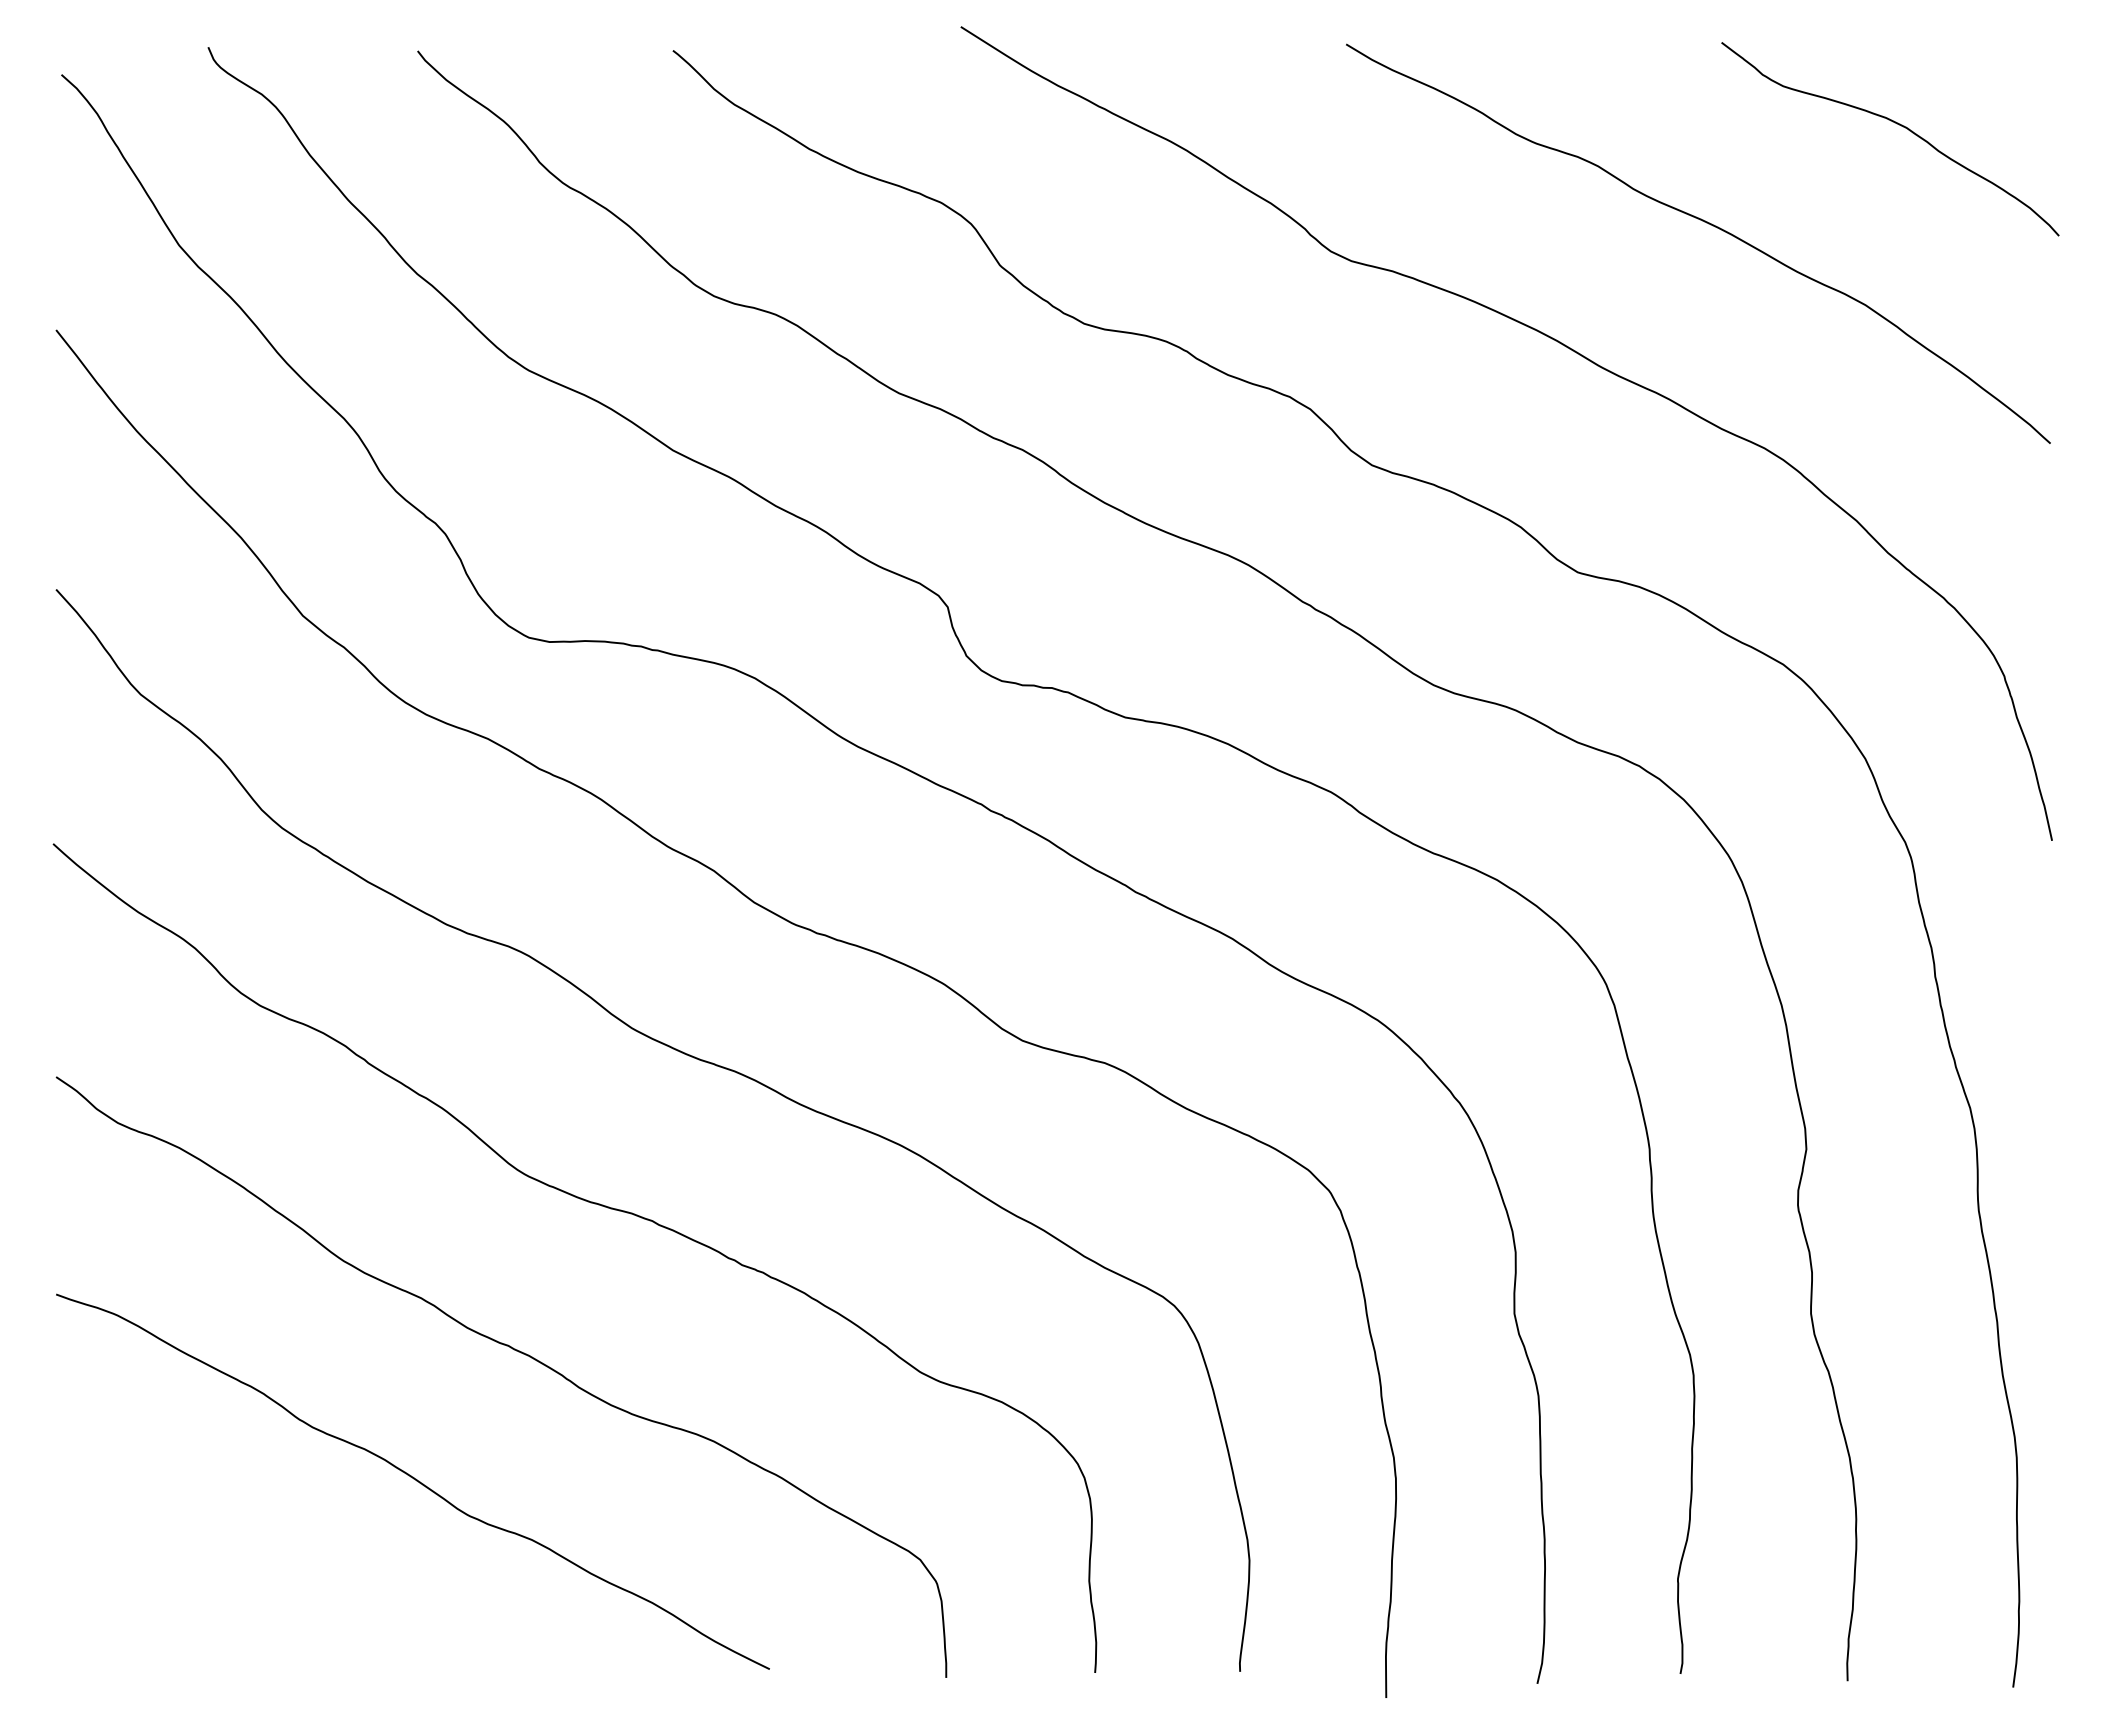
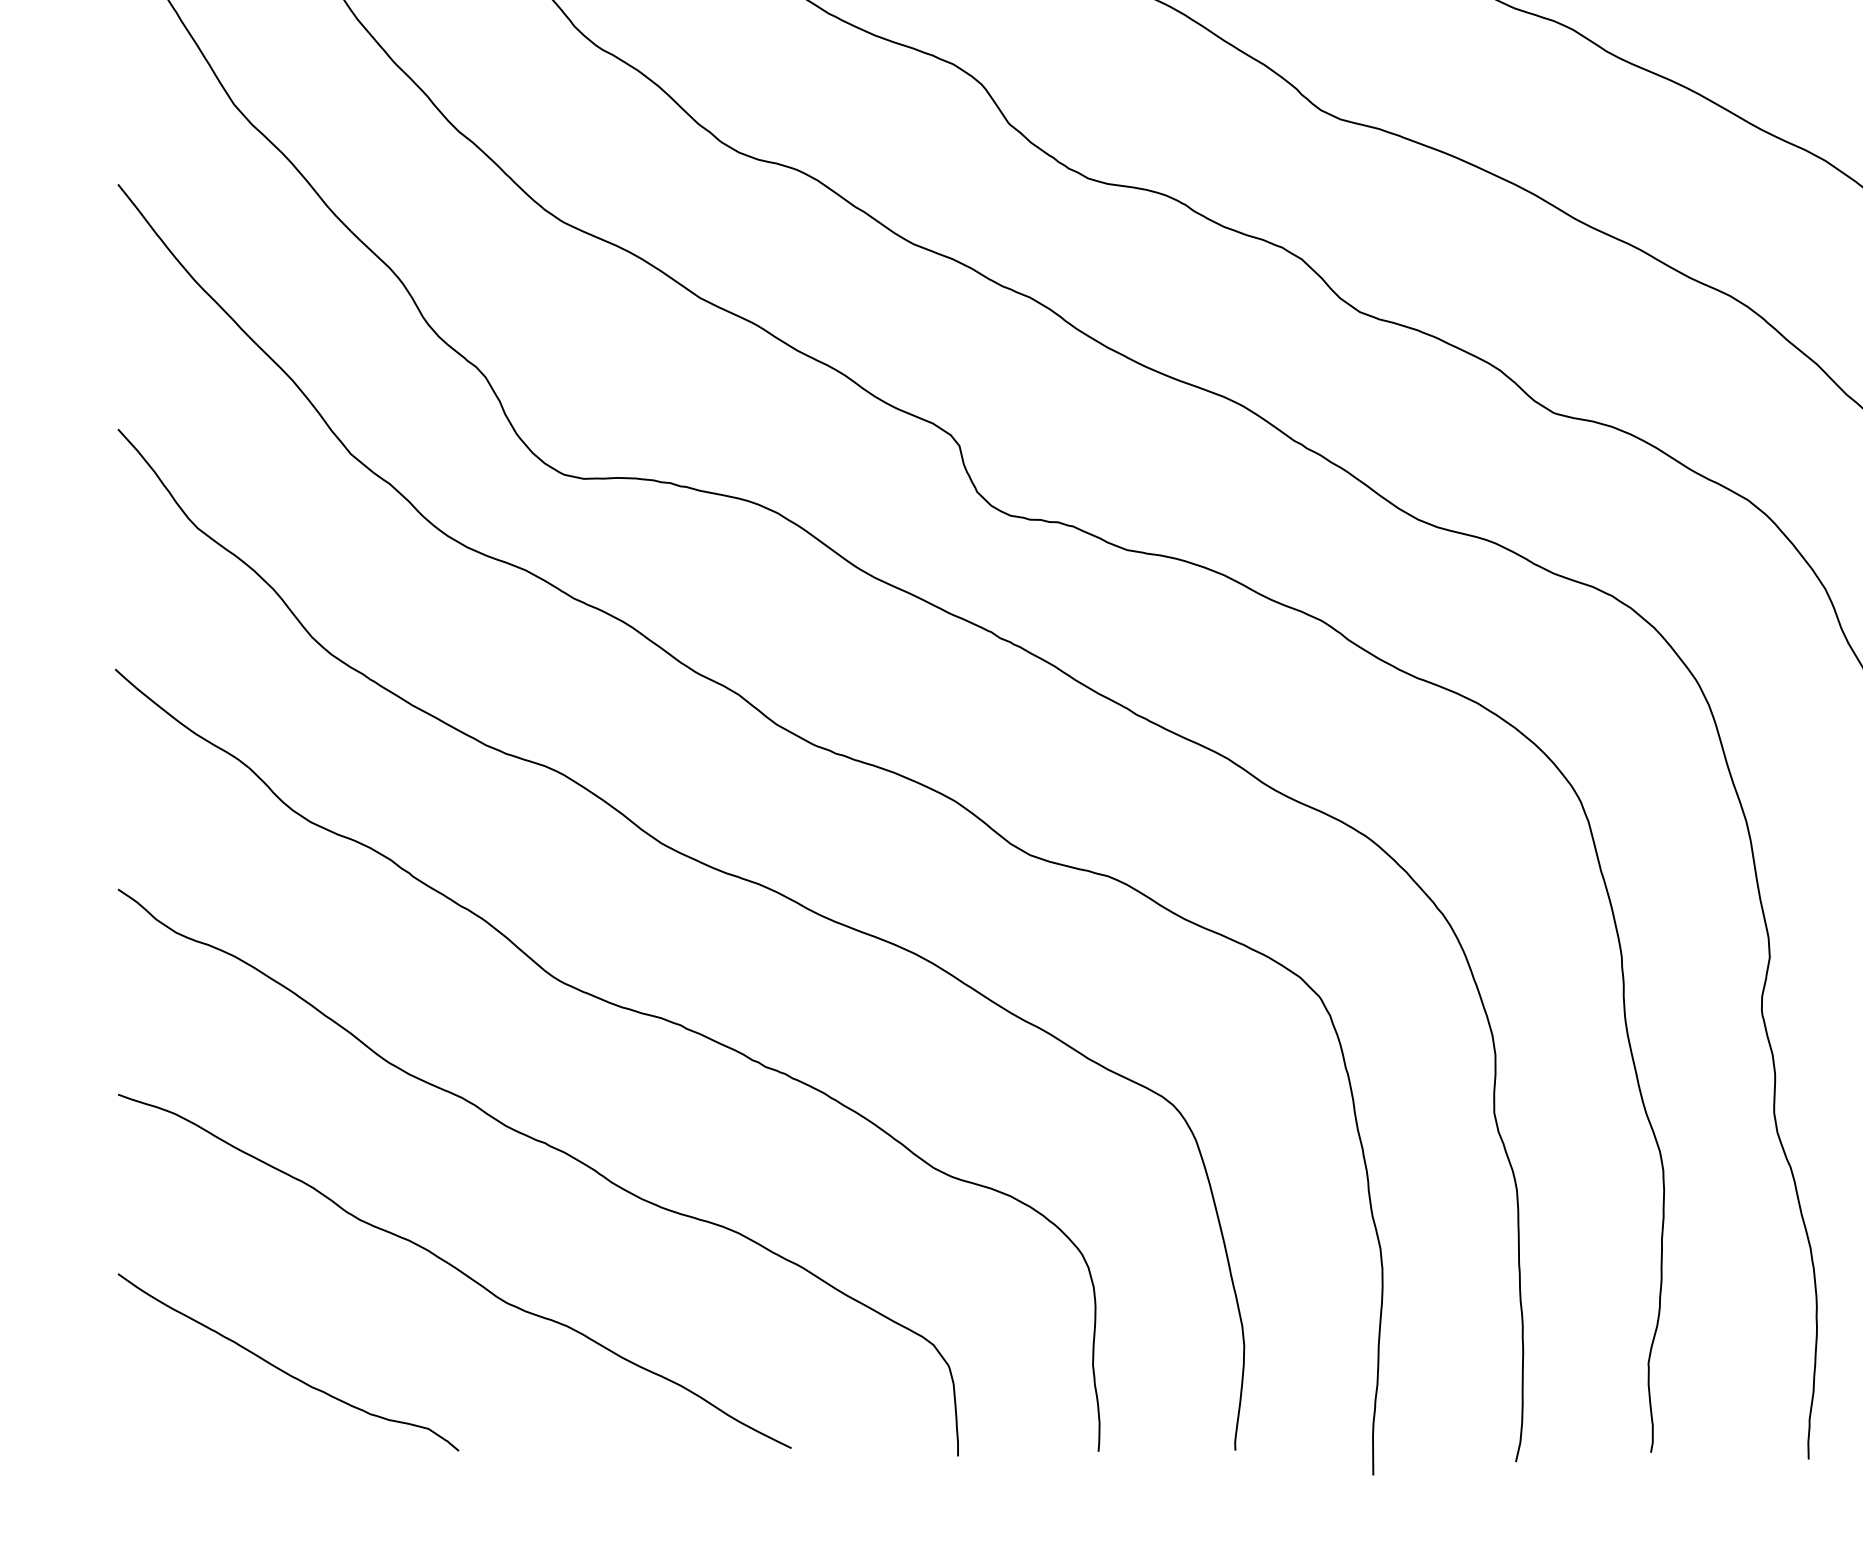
curve: (231, 1586) -> (283, 1370), added

